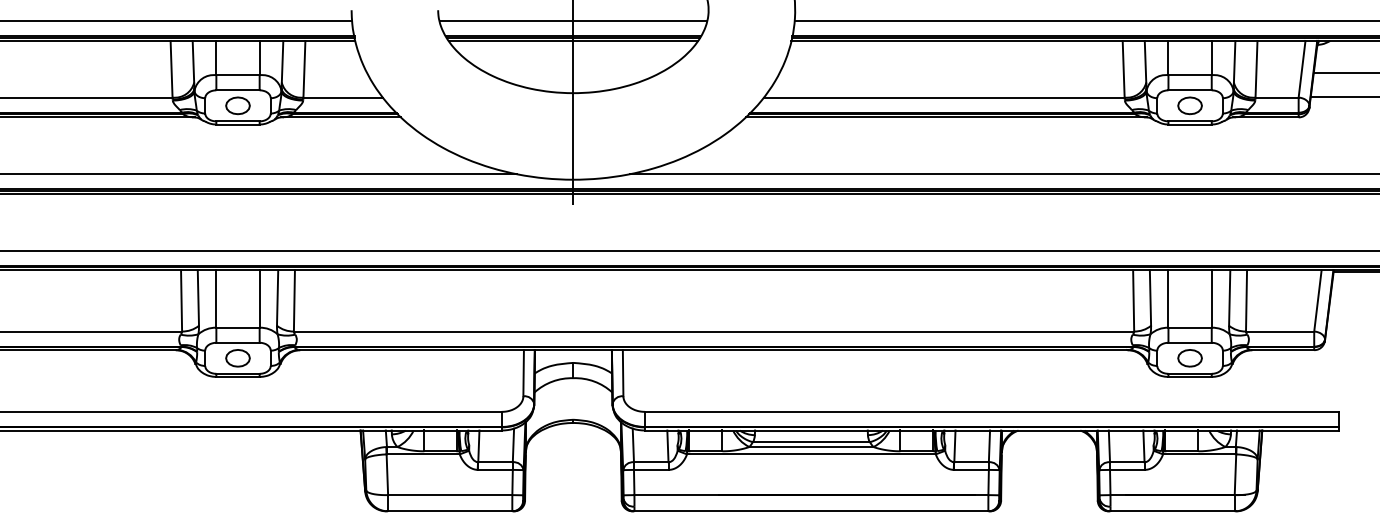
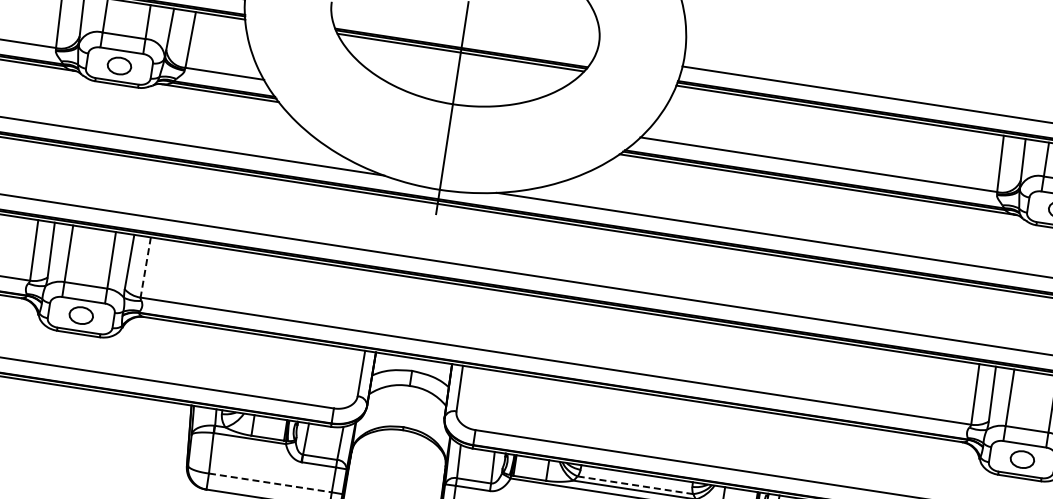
line: (573, 21) -> (463, 33), removed
line: (294, 301) -> (145, 267), solid -> dashed
line: (811, 442) -> (635, 485), solid -> dashed
line: (450, 495) -> (270, 483), solid -> dashed

